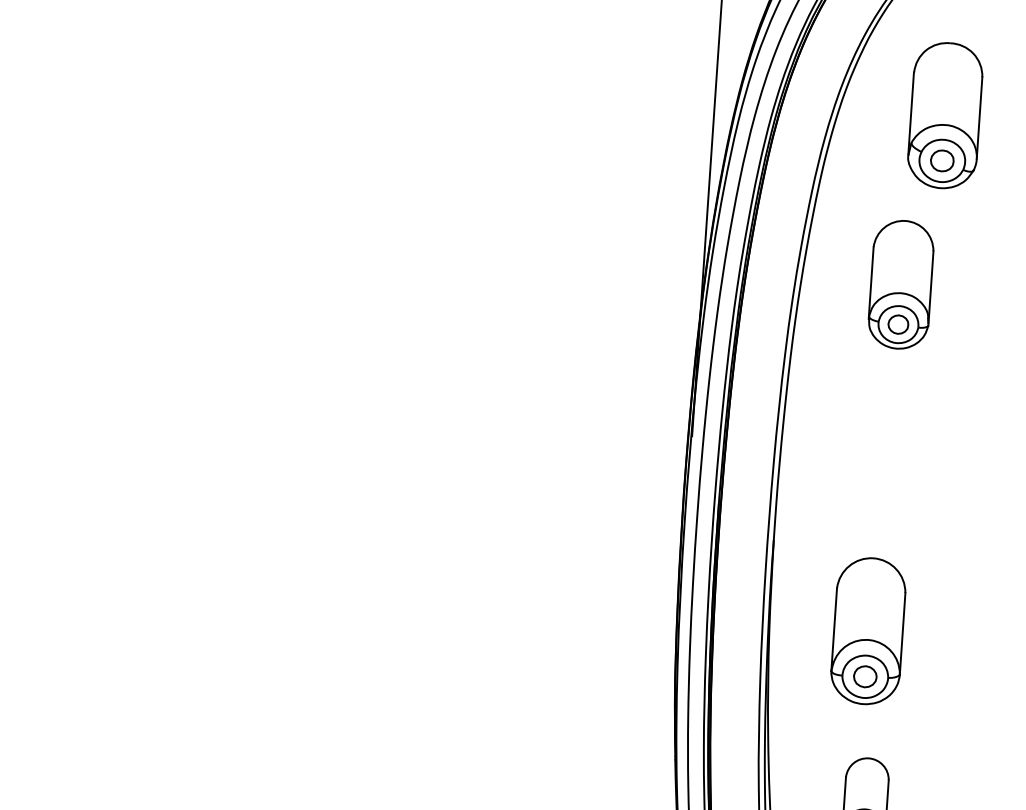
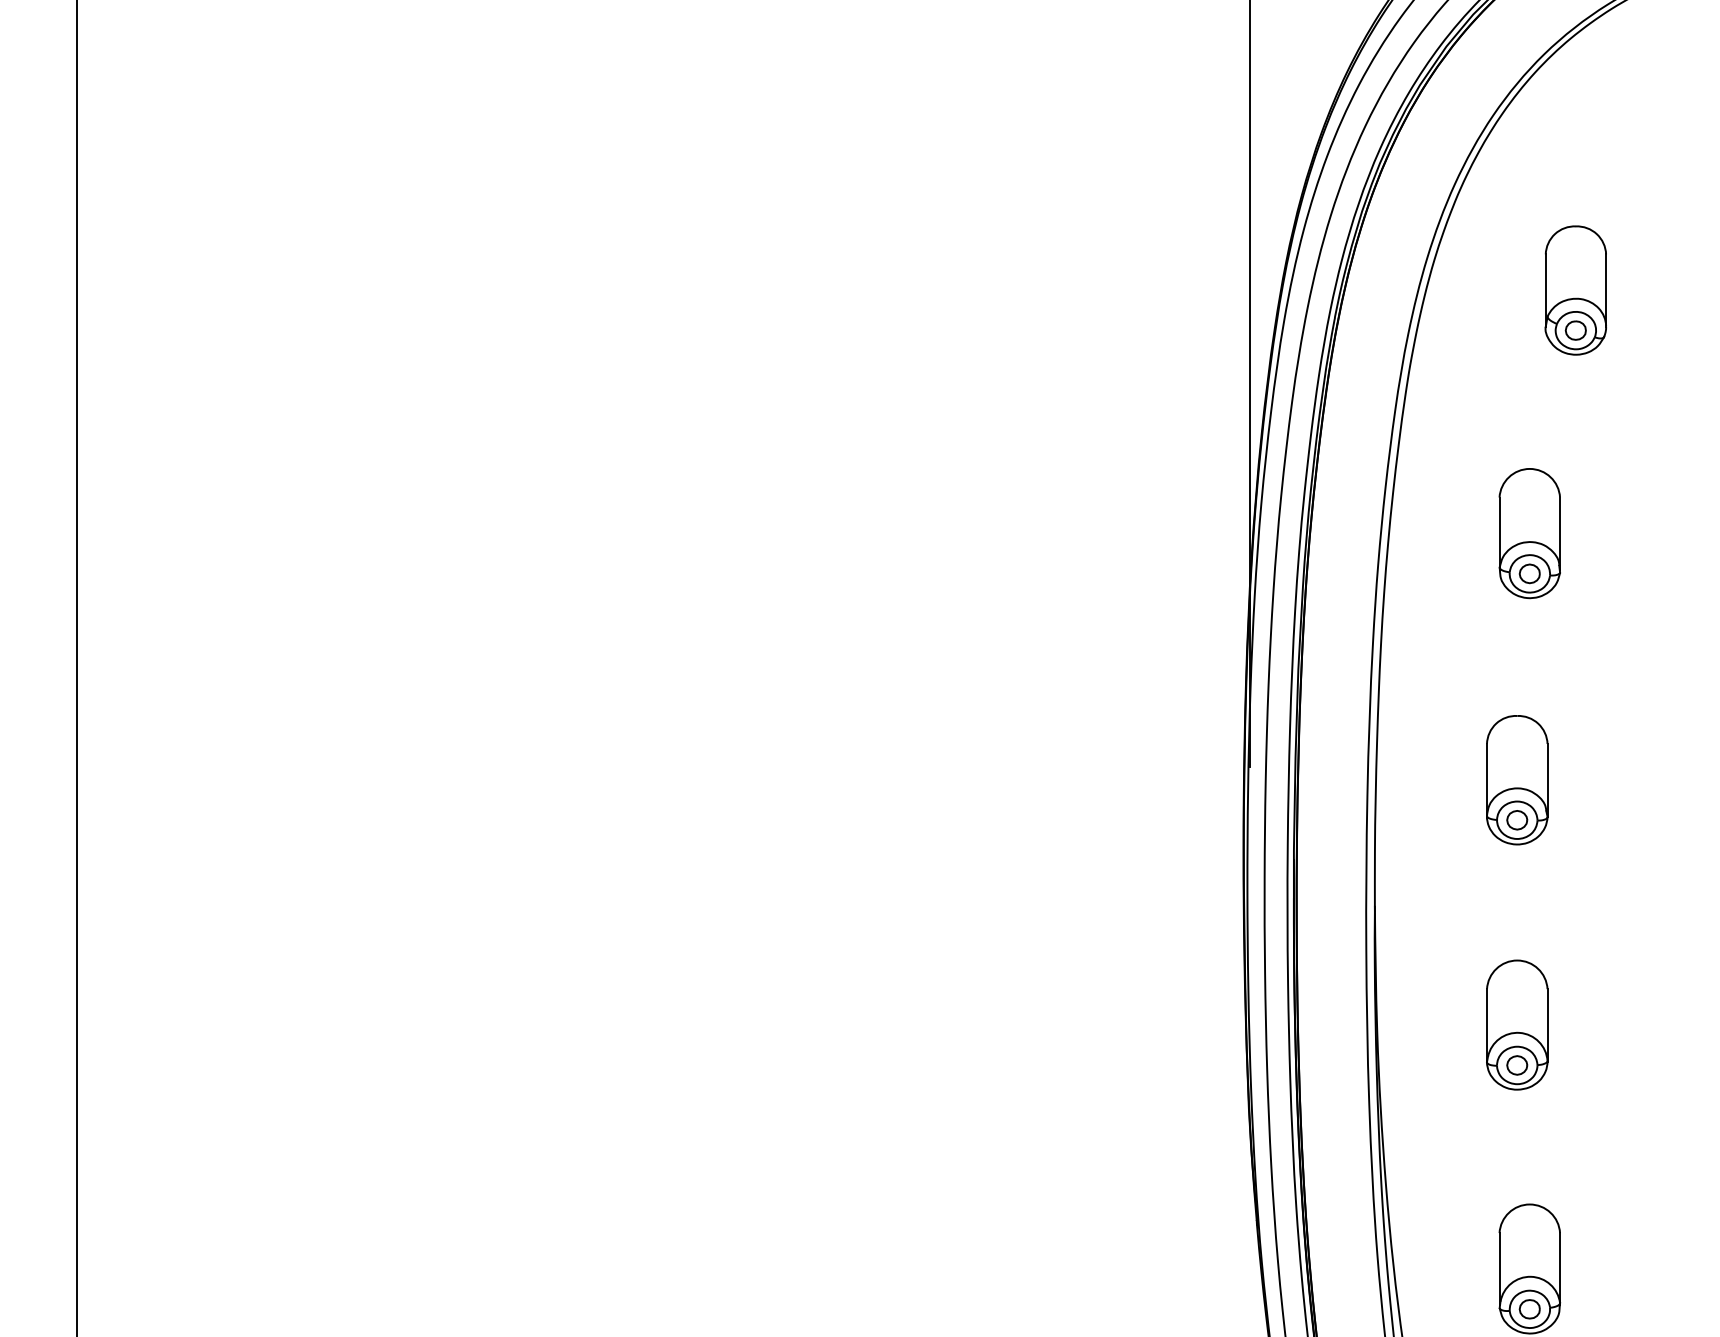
part: (944, 115) -> (1575, 290), size x0.62
part: (900, 284) -> (1529, 533), size x0.71
part: (880, 458) -> (1517, 780), added
part: (868, 630) -> (1517, 1024), size x0.62

